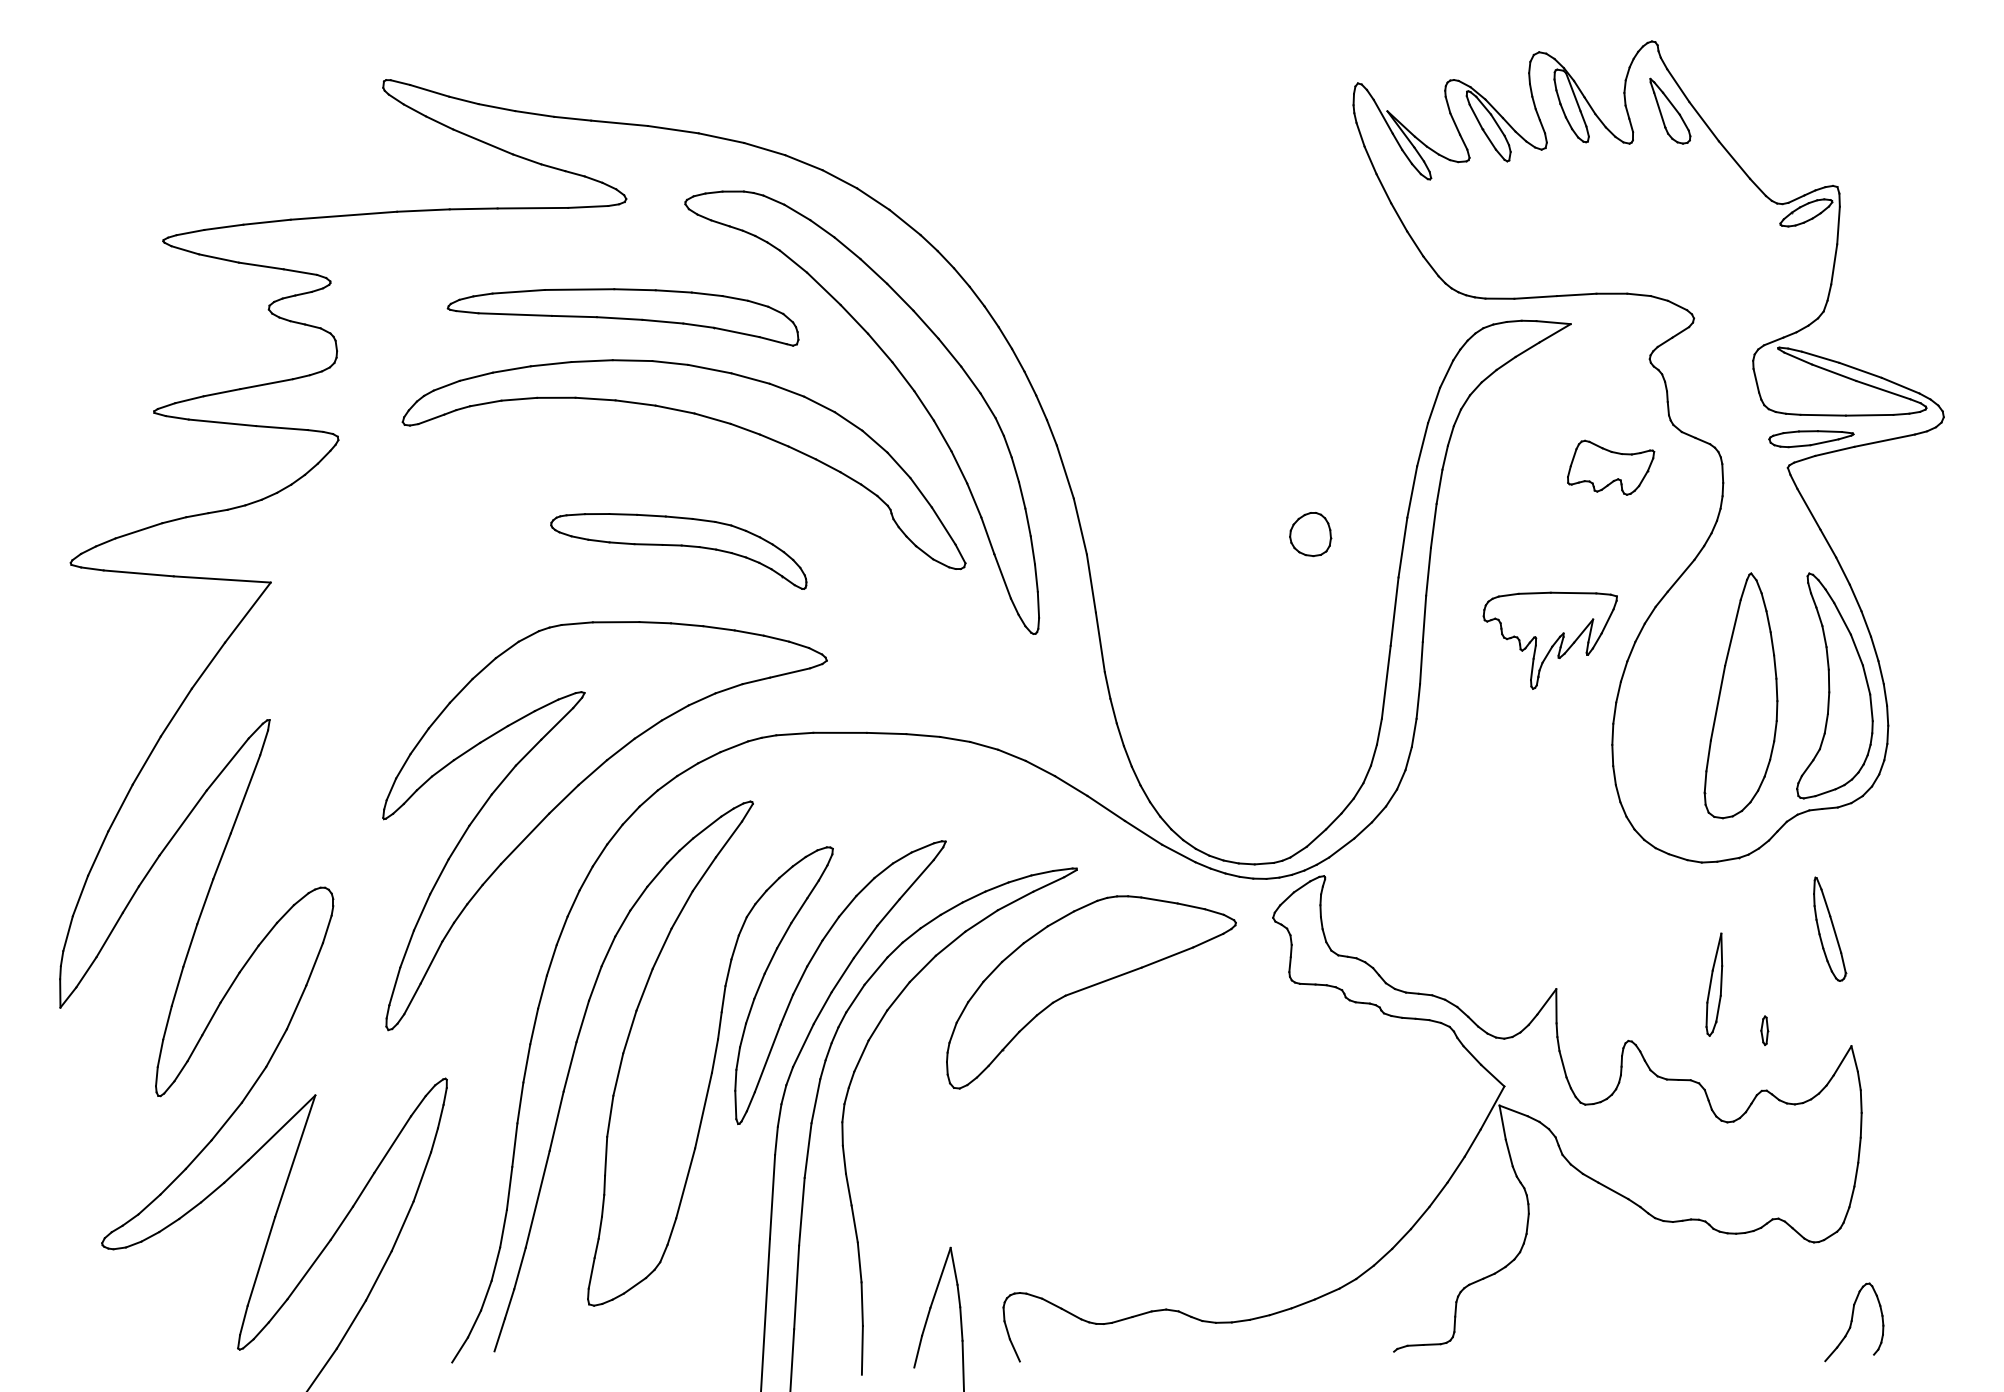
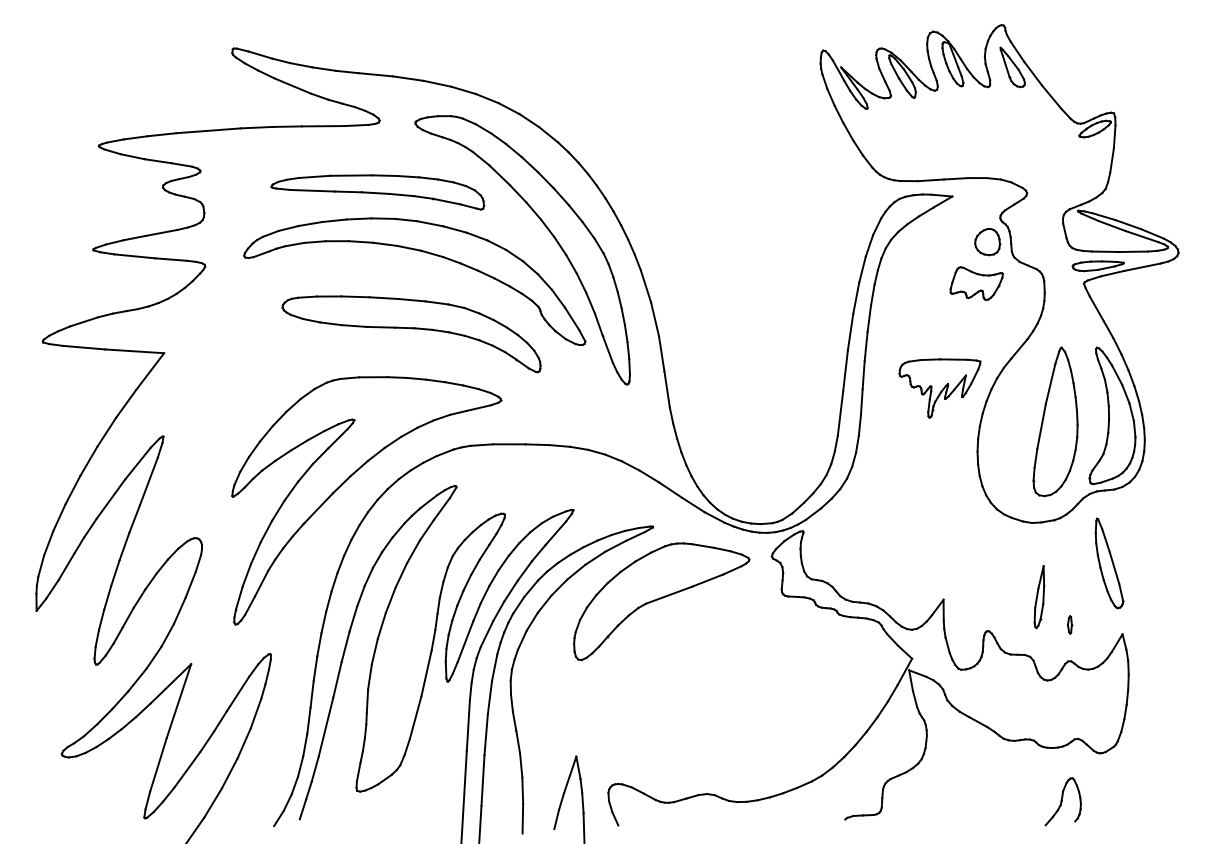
part: (1310, 535) -> (987, 242), moved
part: (678, 551) -> (411, 334), size x1.67
part: (1829, 929) -> (1109, 563), size x1.43
part: (1853, 1321) -> (1062, 801), moved

